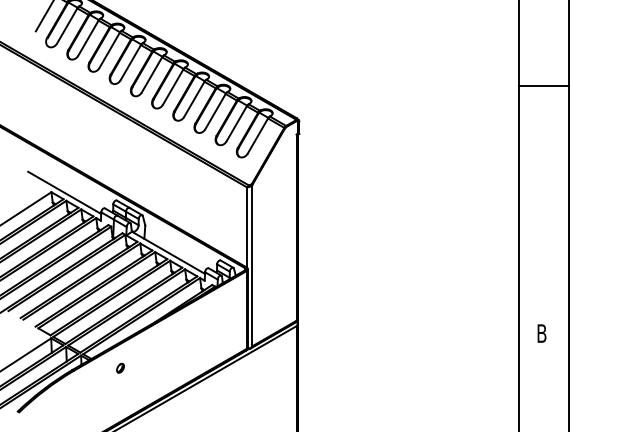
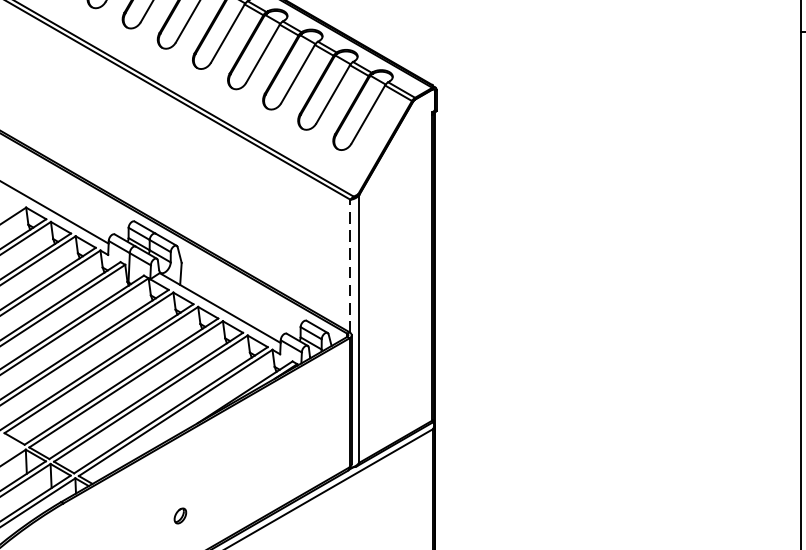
line: (247, 227) -> (351, 266), solid -> dashed
part: (120, 368) -> (180, 516), moved

